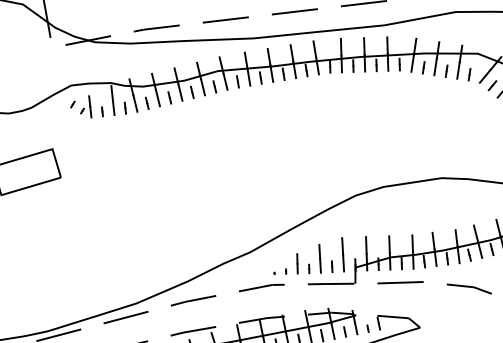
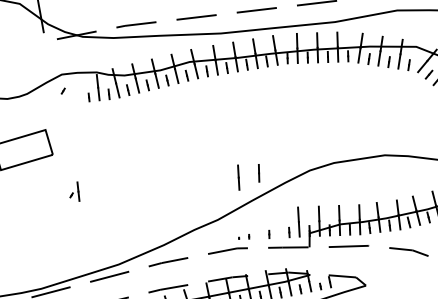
part: (86, 106) -> (75, 191), moved
line: (319, 258) -> (238, 177), moved
line: (297, 263) -> (259, 173), moved

